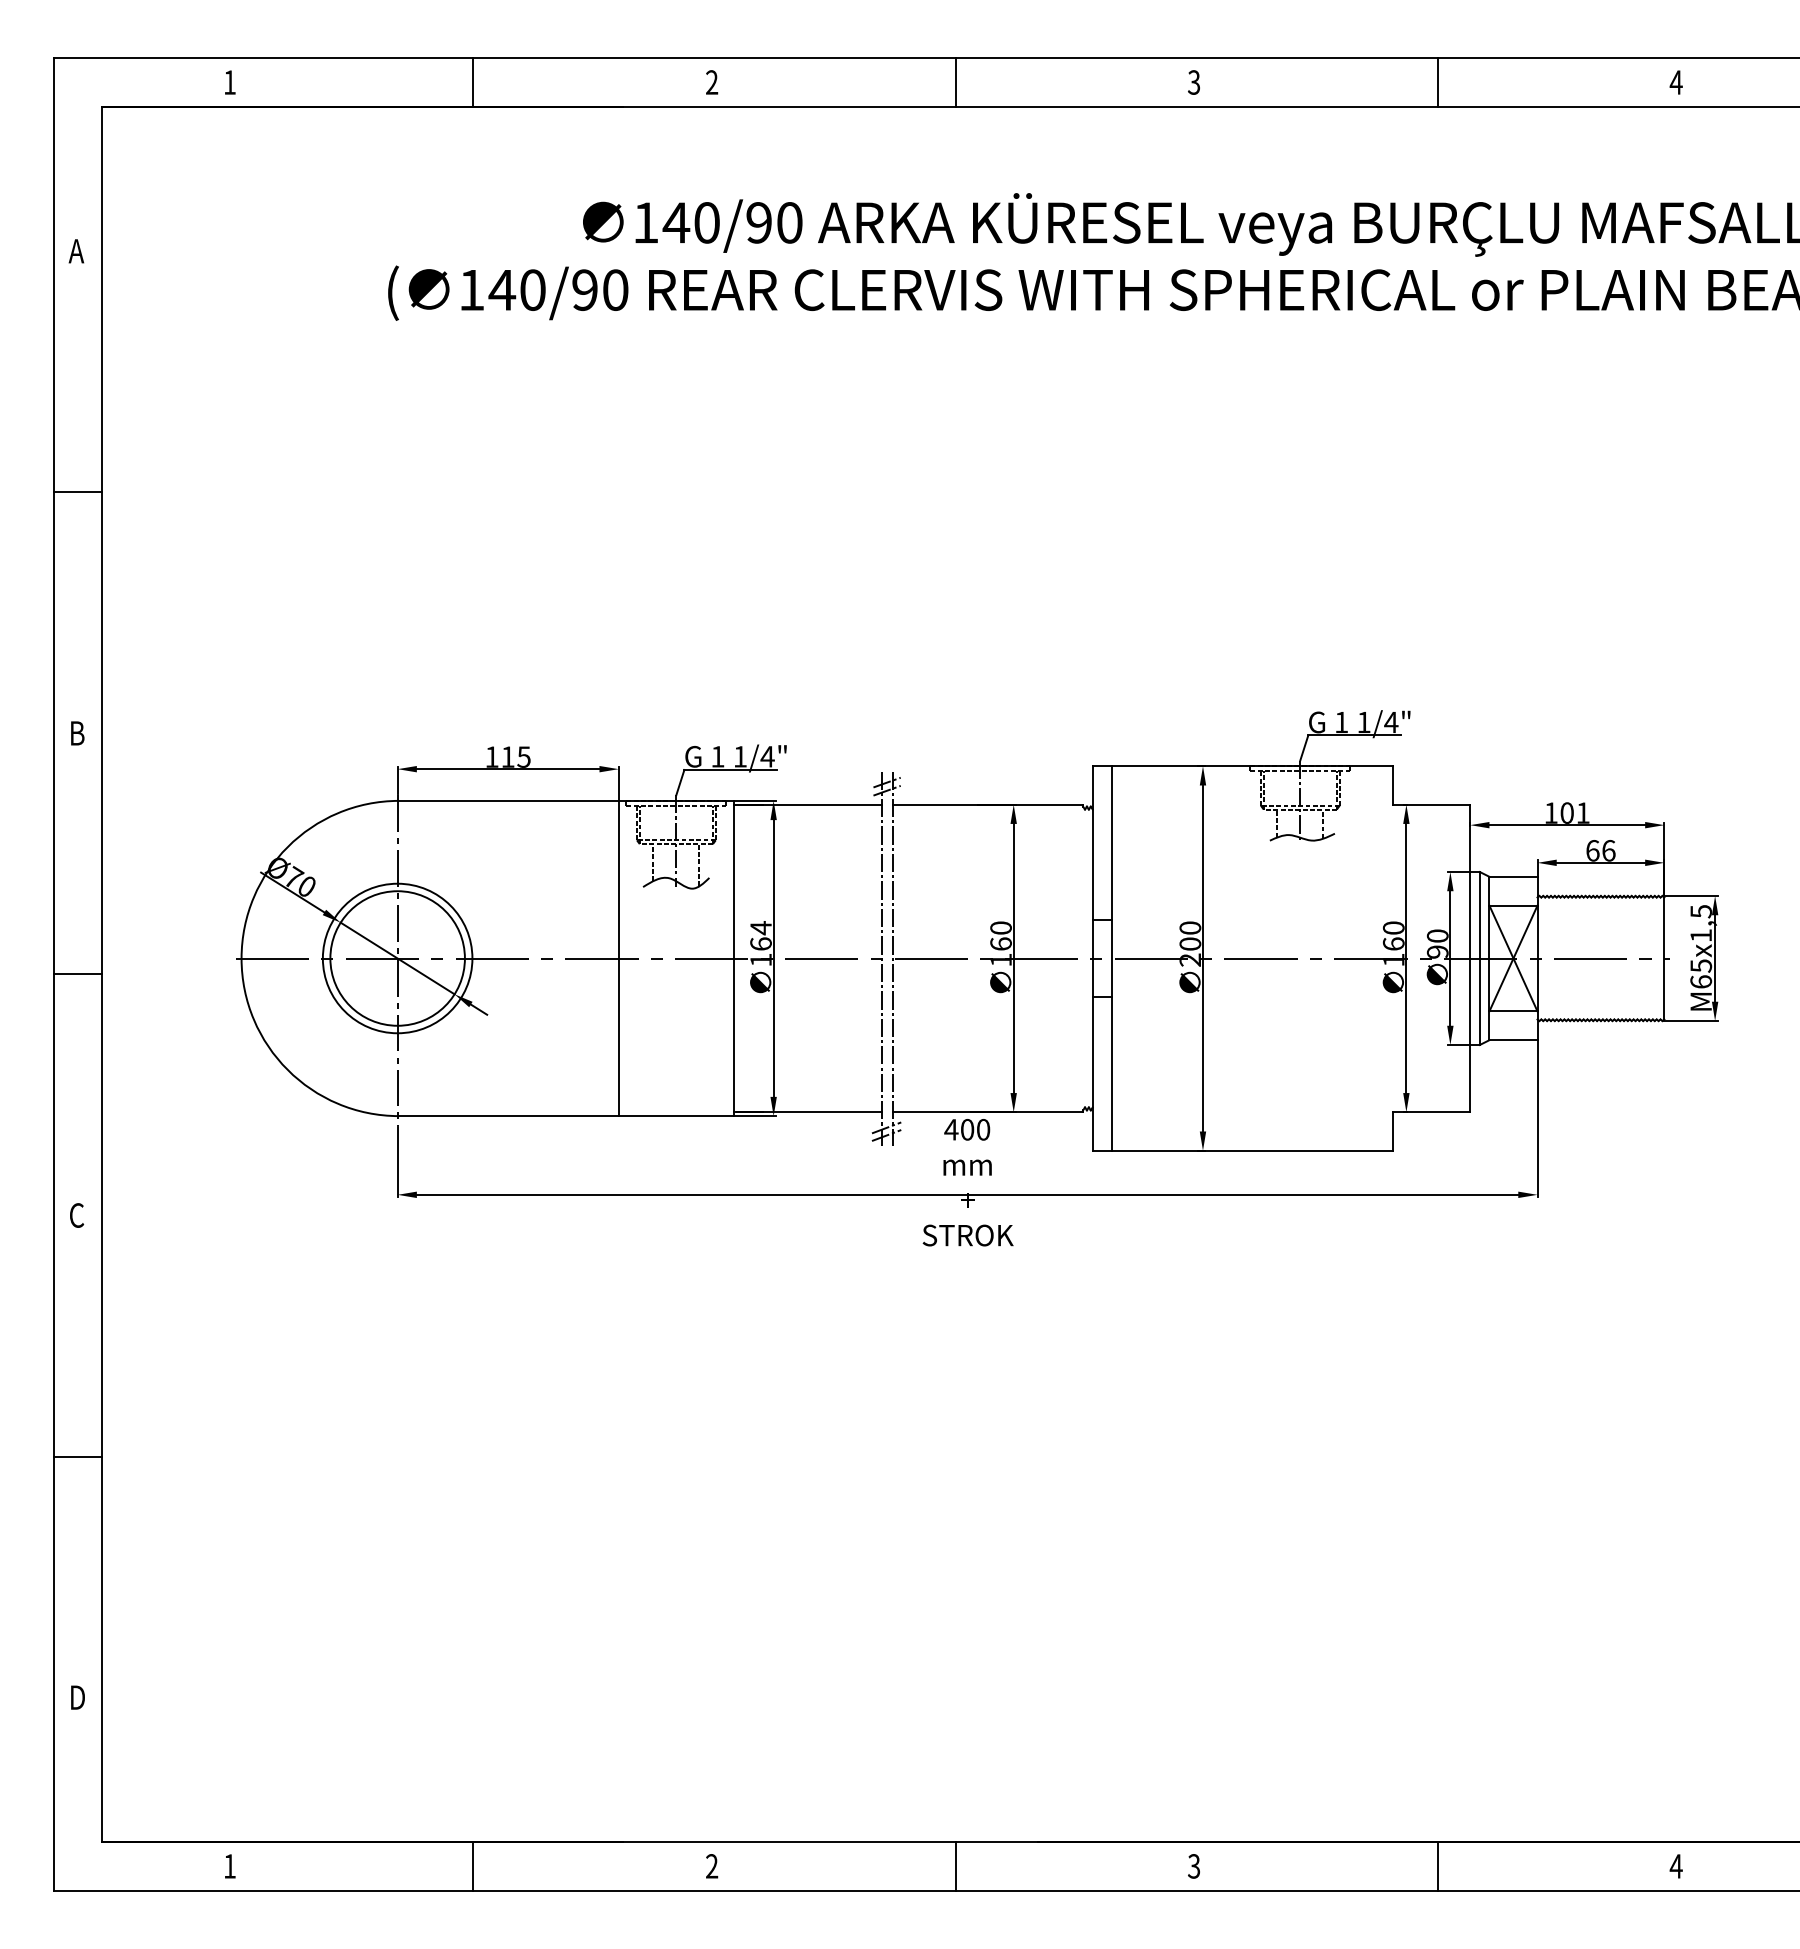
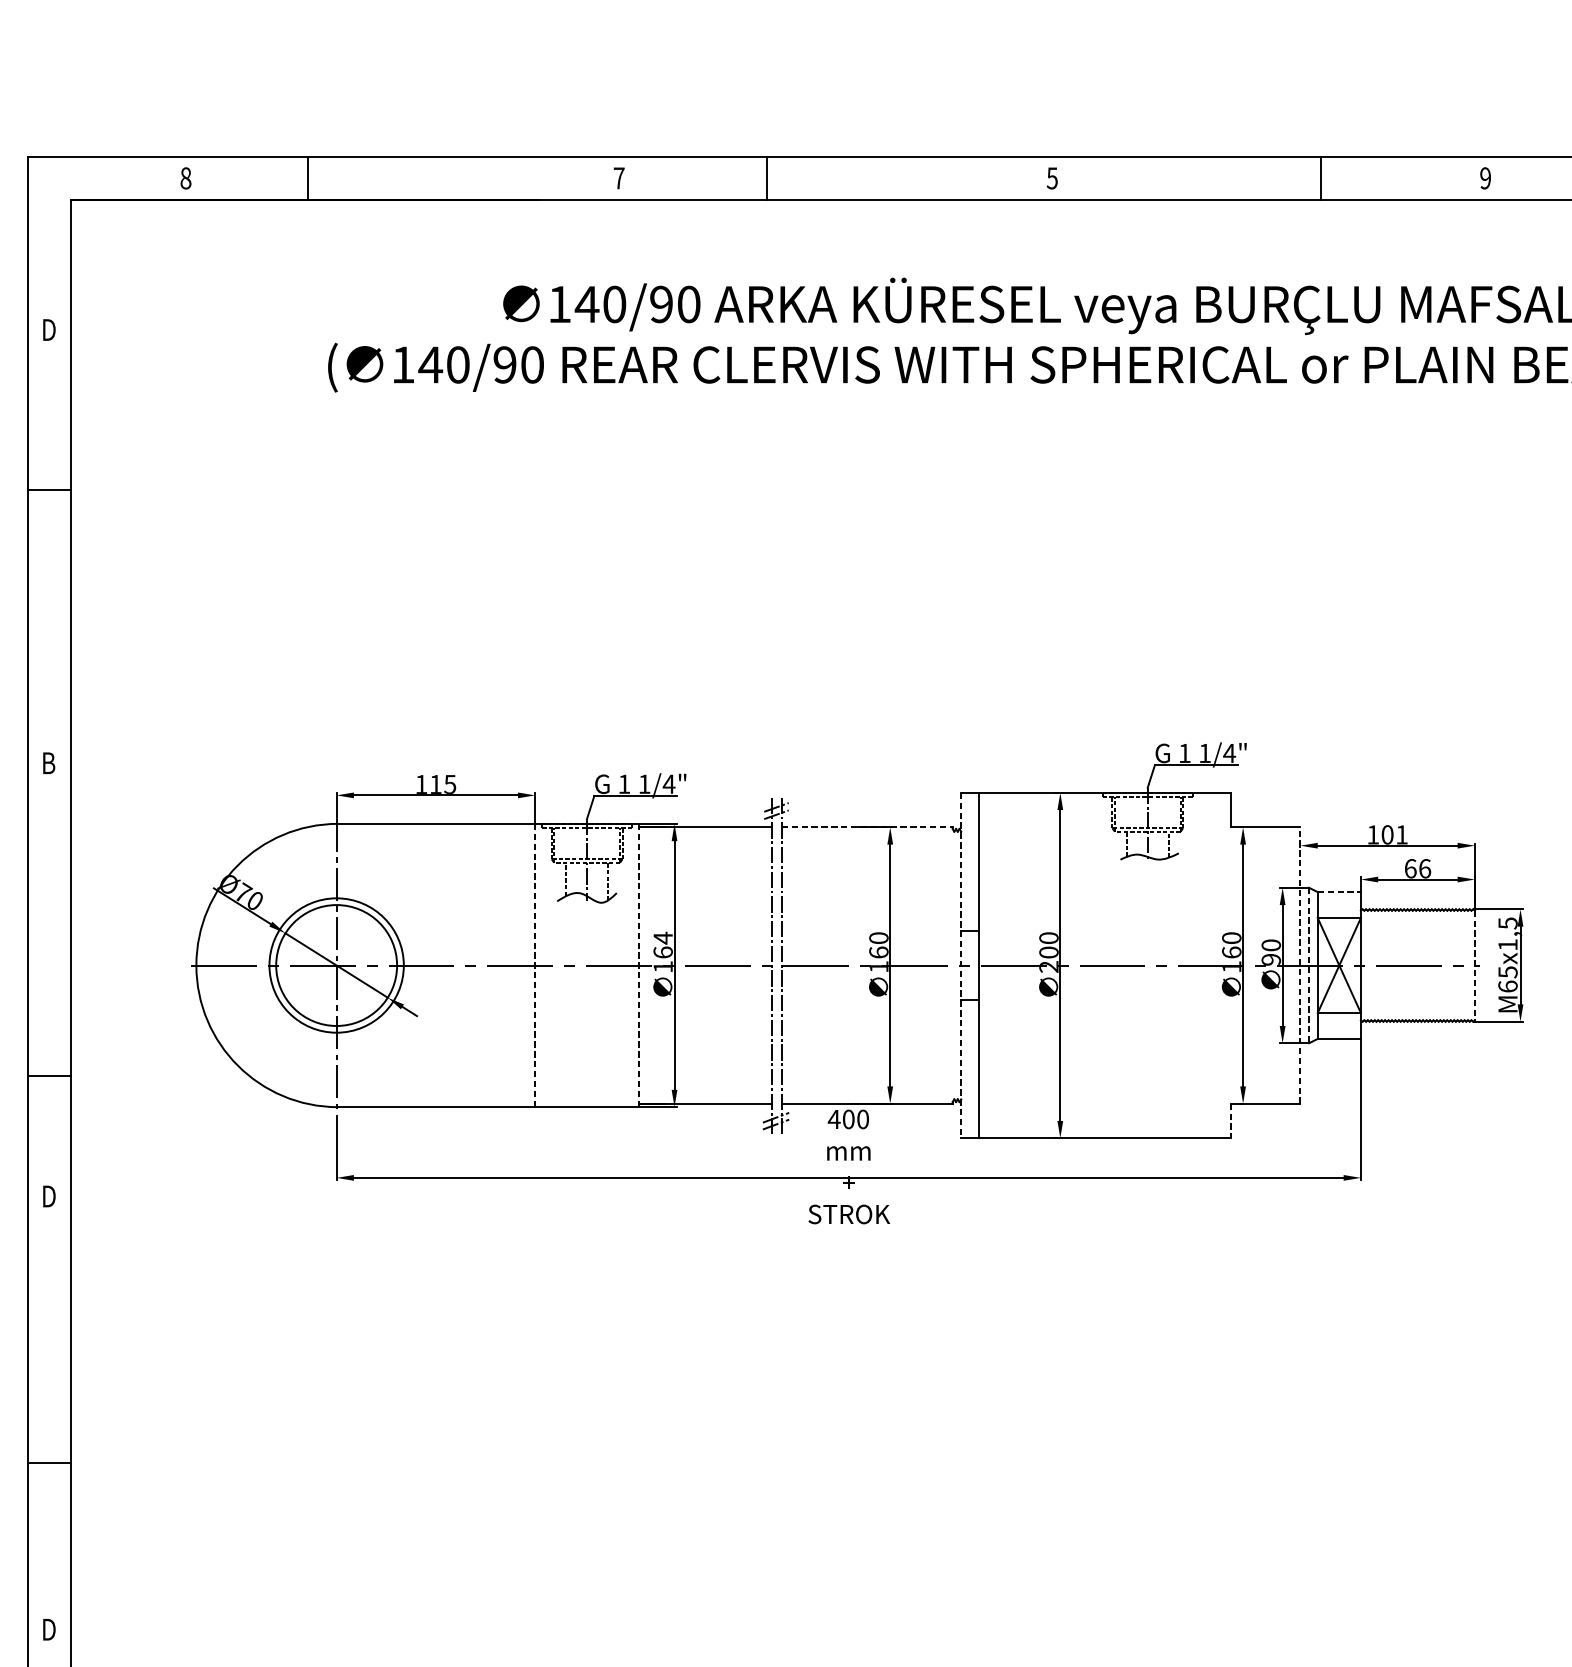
text: (230, 82) -> (186, 178), 1 -> 8
line: (473, 82) -> (307, 178), moved
text: (712, 82) -> (619, 178), 2 -> 7
line: (955, 82) -> (766, 178), moved
text: (1194, 82) -> (1052, 178), 3 -> 5
line: (1437, 82) -> (1320, 178), moved
text: (1675, 82) -> (1484, 178), 4 -> 9
text: (76, 251) -> (48, 330), A -> D
line: (77, 492) -> (48, 490), moved
line: (988, 804) -> (867, 827), solid -> dashed
line: (1513, 876) -> (1339, 891), solid -> dashed
line: (618, 958) -> (535, 965), solid -> dashed
line: (734, 958) -> (639, 965), solid -> dashed
line: (1470, 958) -> (1300, 965), solid -> dashed
line: (1092, 959) -> (961, 966), solid -> dashed
line: (1479, 959) -> (1308, 966), solid -> dashed
line: (1664, 959) -> (1475, 966), solid -> dashed
line: (77, 974) -> (48, 1076), moved
line: (1393, 1131) -> (1231, 1120), solid -> dashed
text: (77, 1215) -> (48, 1196), C -> D
line: (77, 1456) -> (48, 1462), moved

